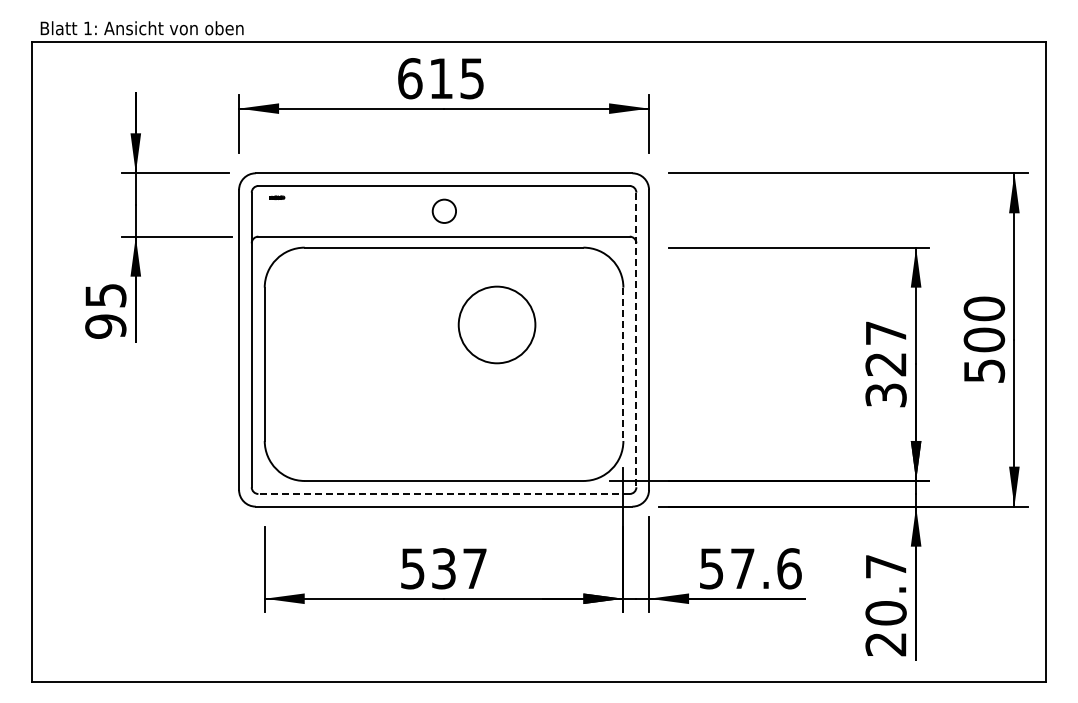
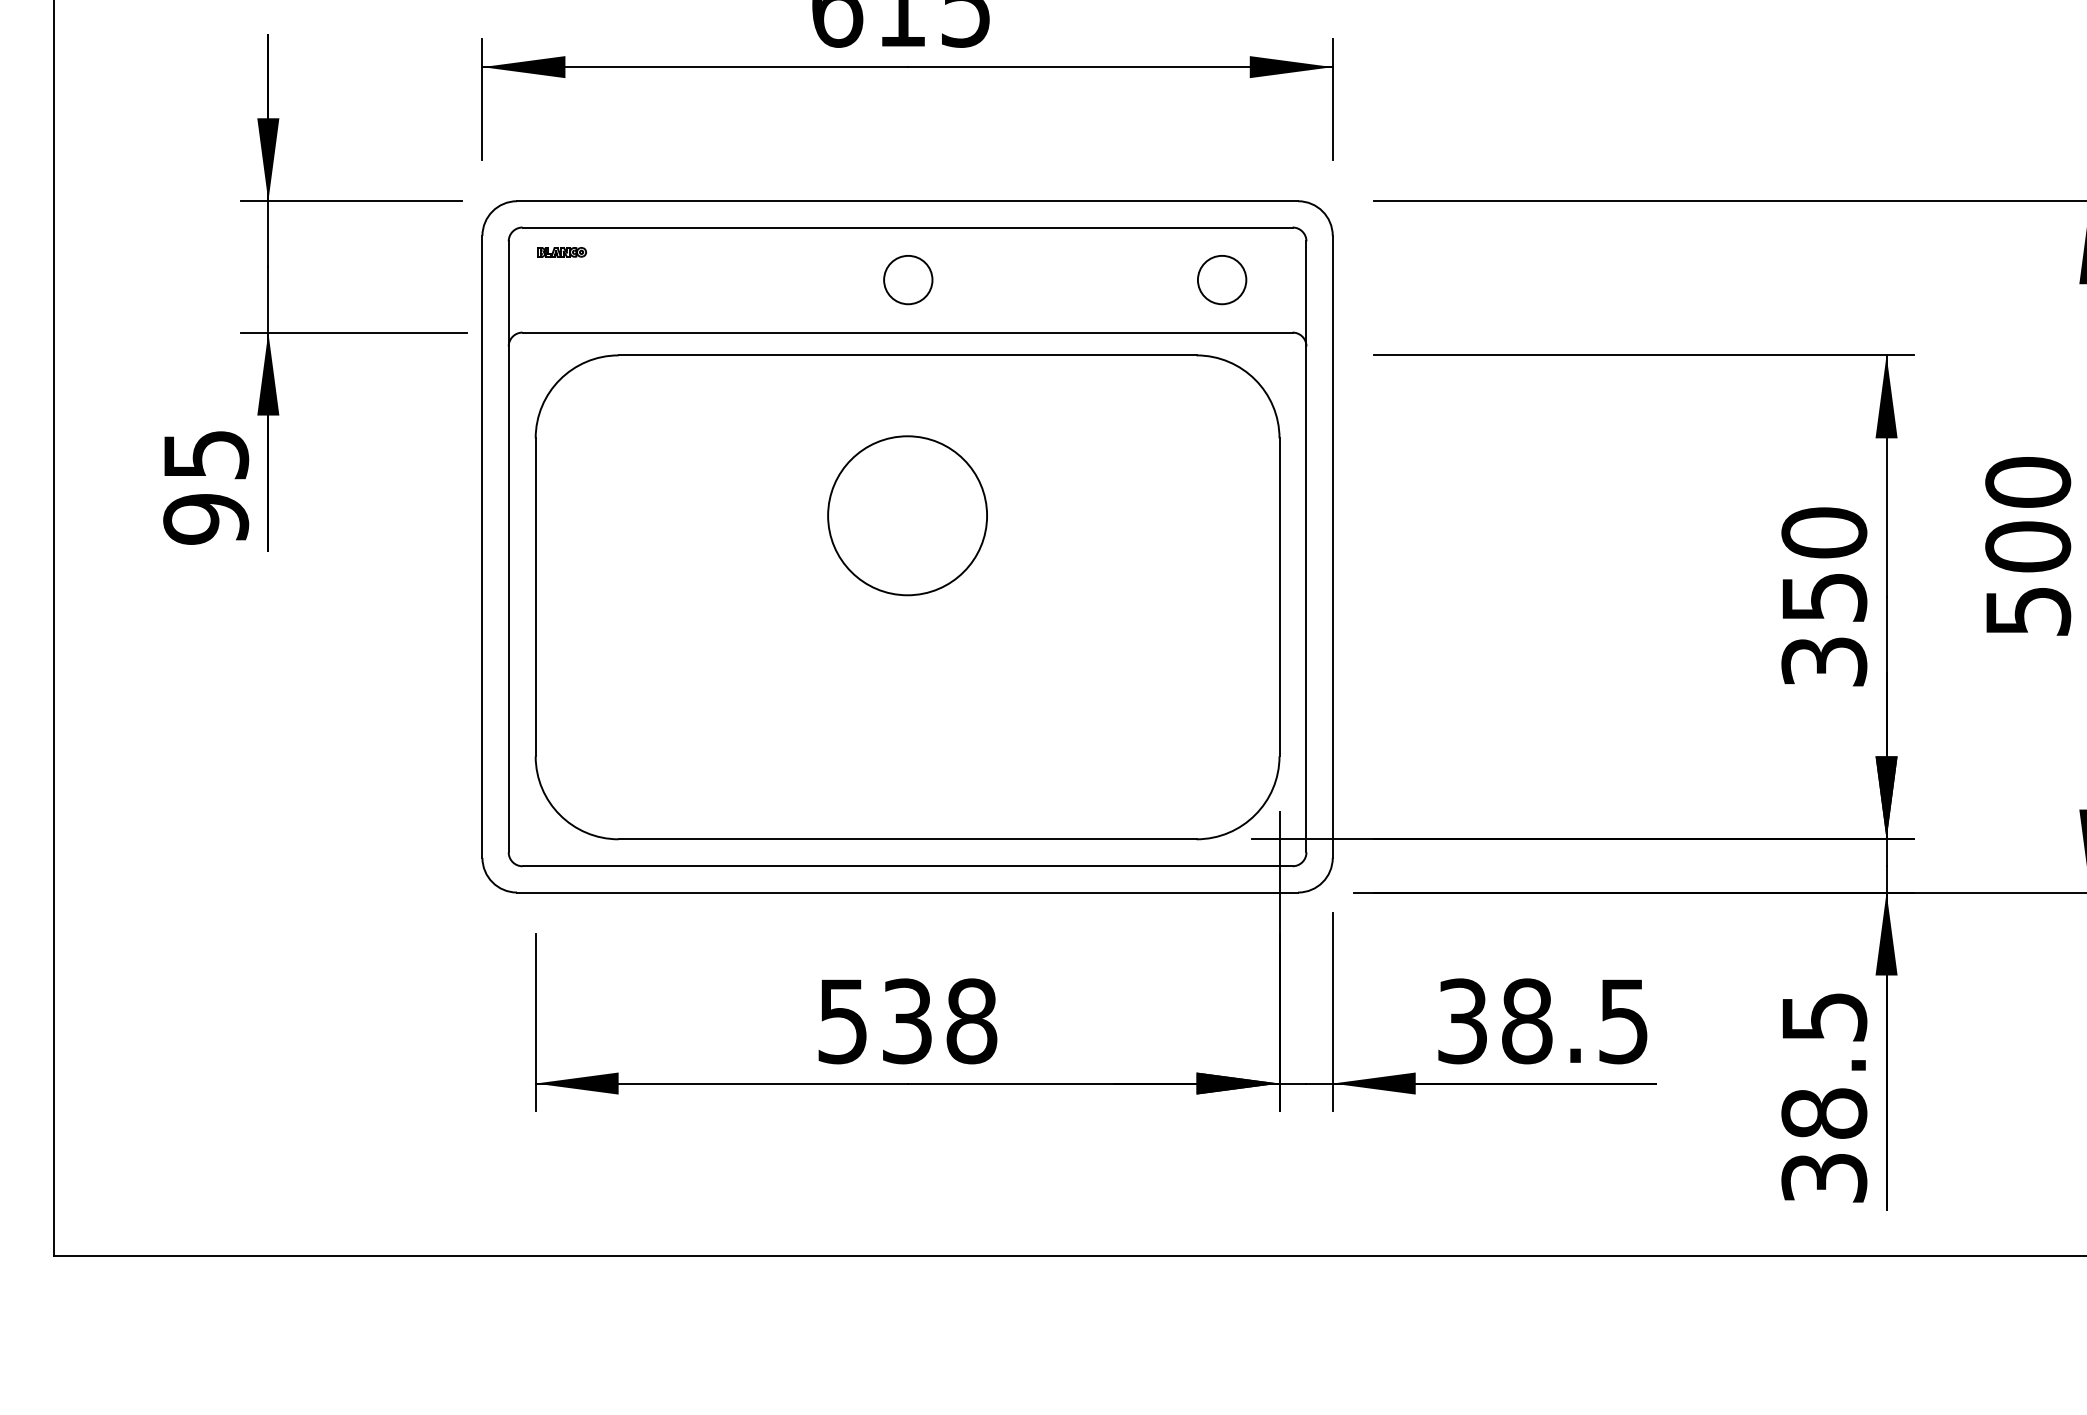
part: (277, 197) -> (562, 251), size x1.67
circle: (595, 210) -> (1221, 278), added
circle: (496, 324) -> (906, 514), moved
line: (636, 340) -> (1306, 547), dashed -> solid
text: (885, 348) -> (1823, 564), 327 -> 350
line: (623, 364) -> (1279, 597), dashed -> solid
line: (444, 493) -> (908, 865), dashed -> solid
text: (475, 568) -> (972, 1020), 537 -> 538
text: (750, 568) -> (1543, 1020), 57.6 -> 38.5
text: (885, 605) -> (1823, 1097), 20.7 -> 38.5

